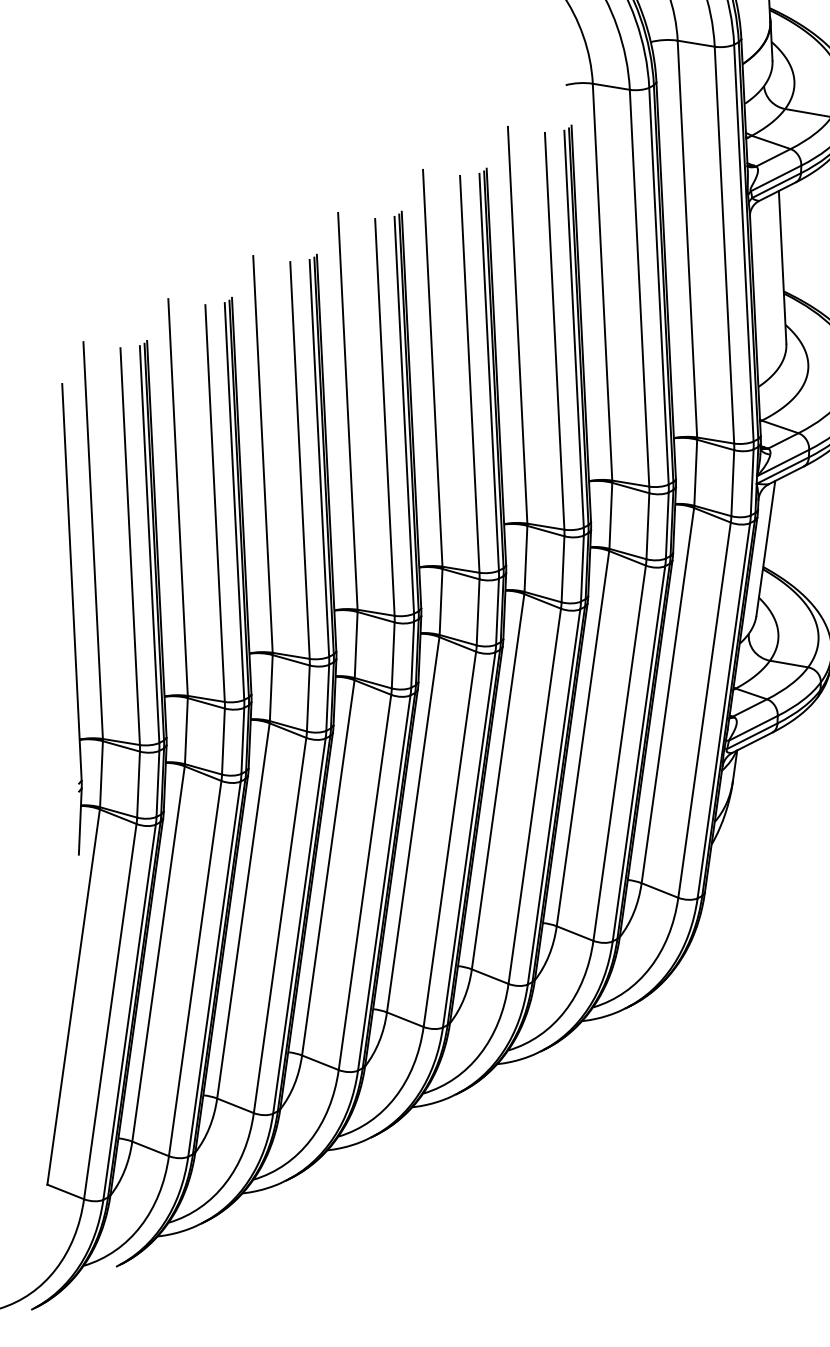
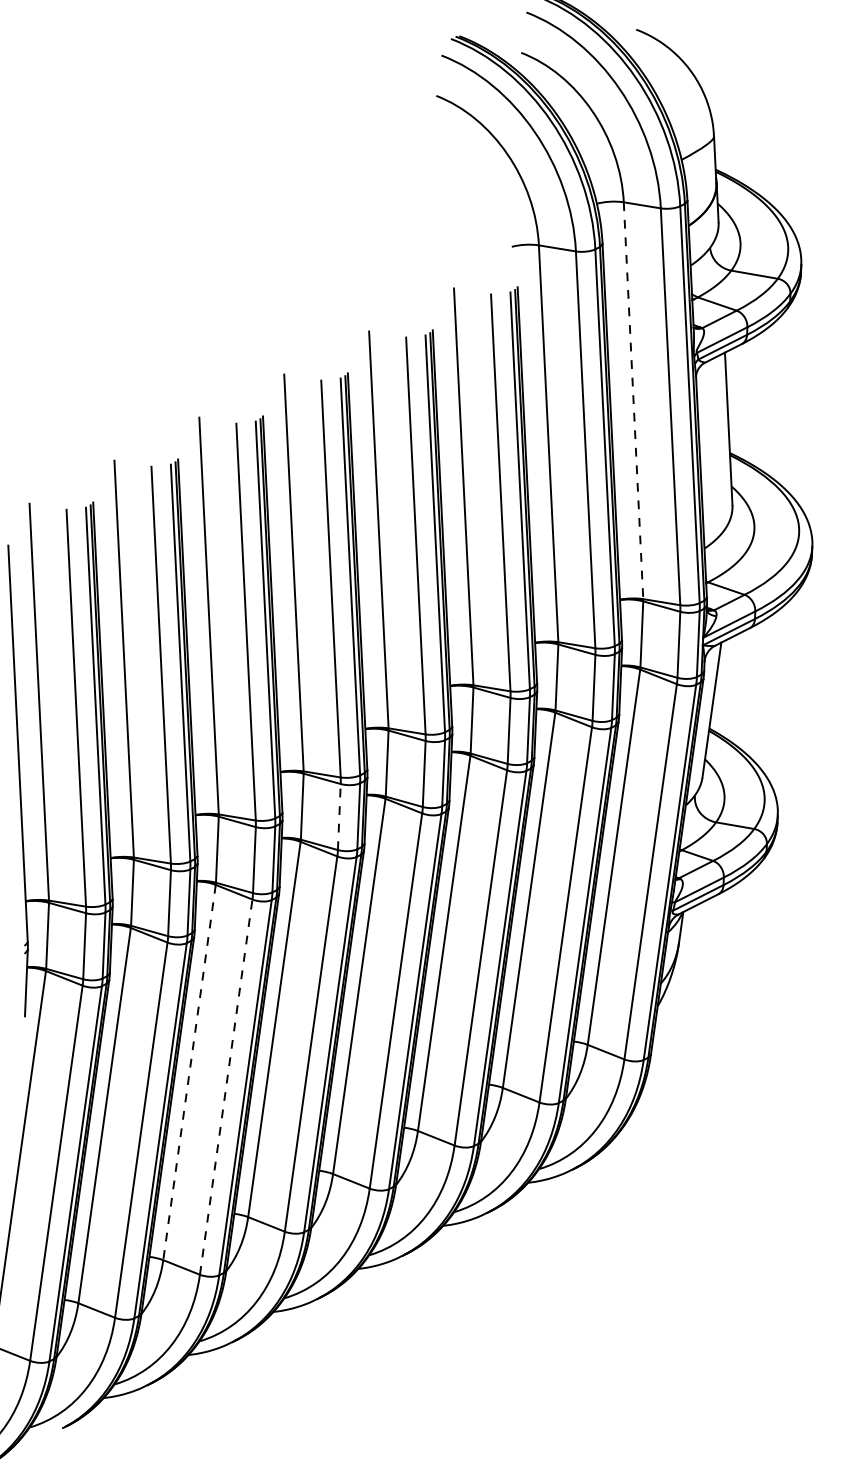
line: (687, 238) -> (633, 400), solid -> dashed
line: (393, 654) -> (339, 816), solid -> dashed
line: (243, 911) -> (189, 1073), solid -> dashed
line: (280, 924) -> (226, 1086), solid -> dashed

